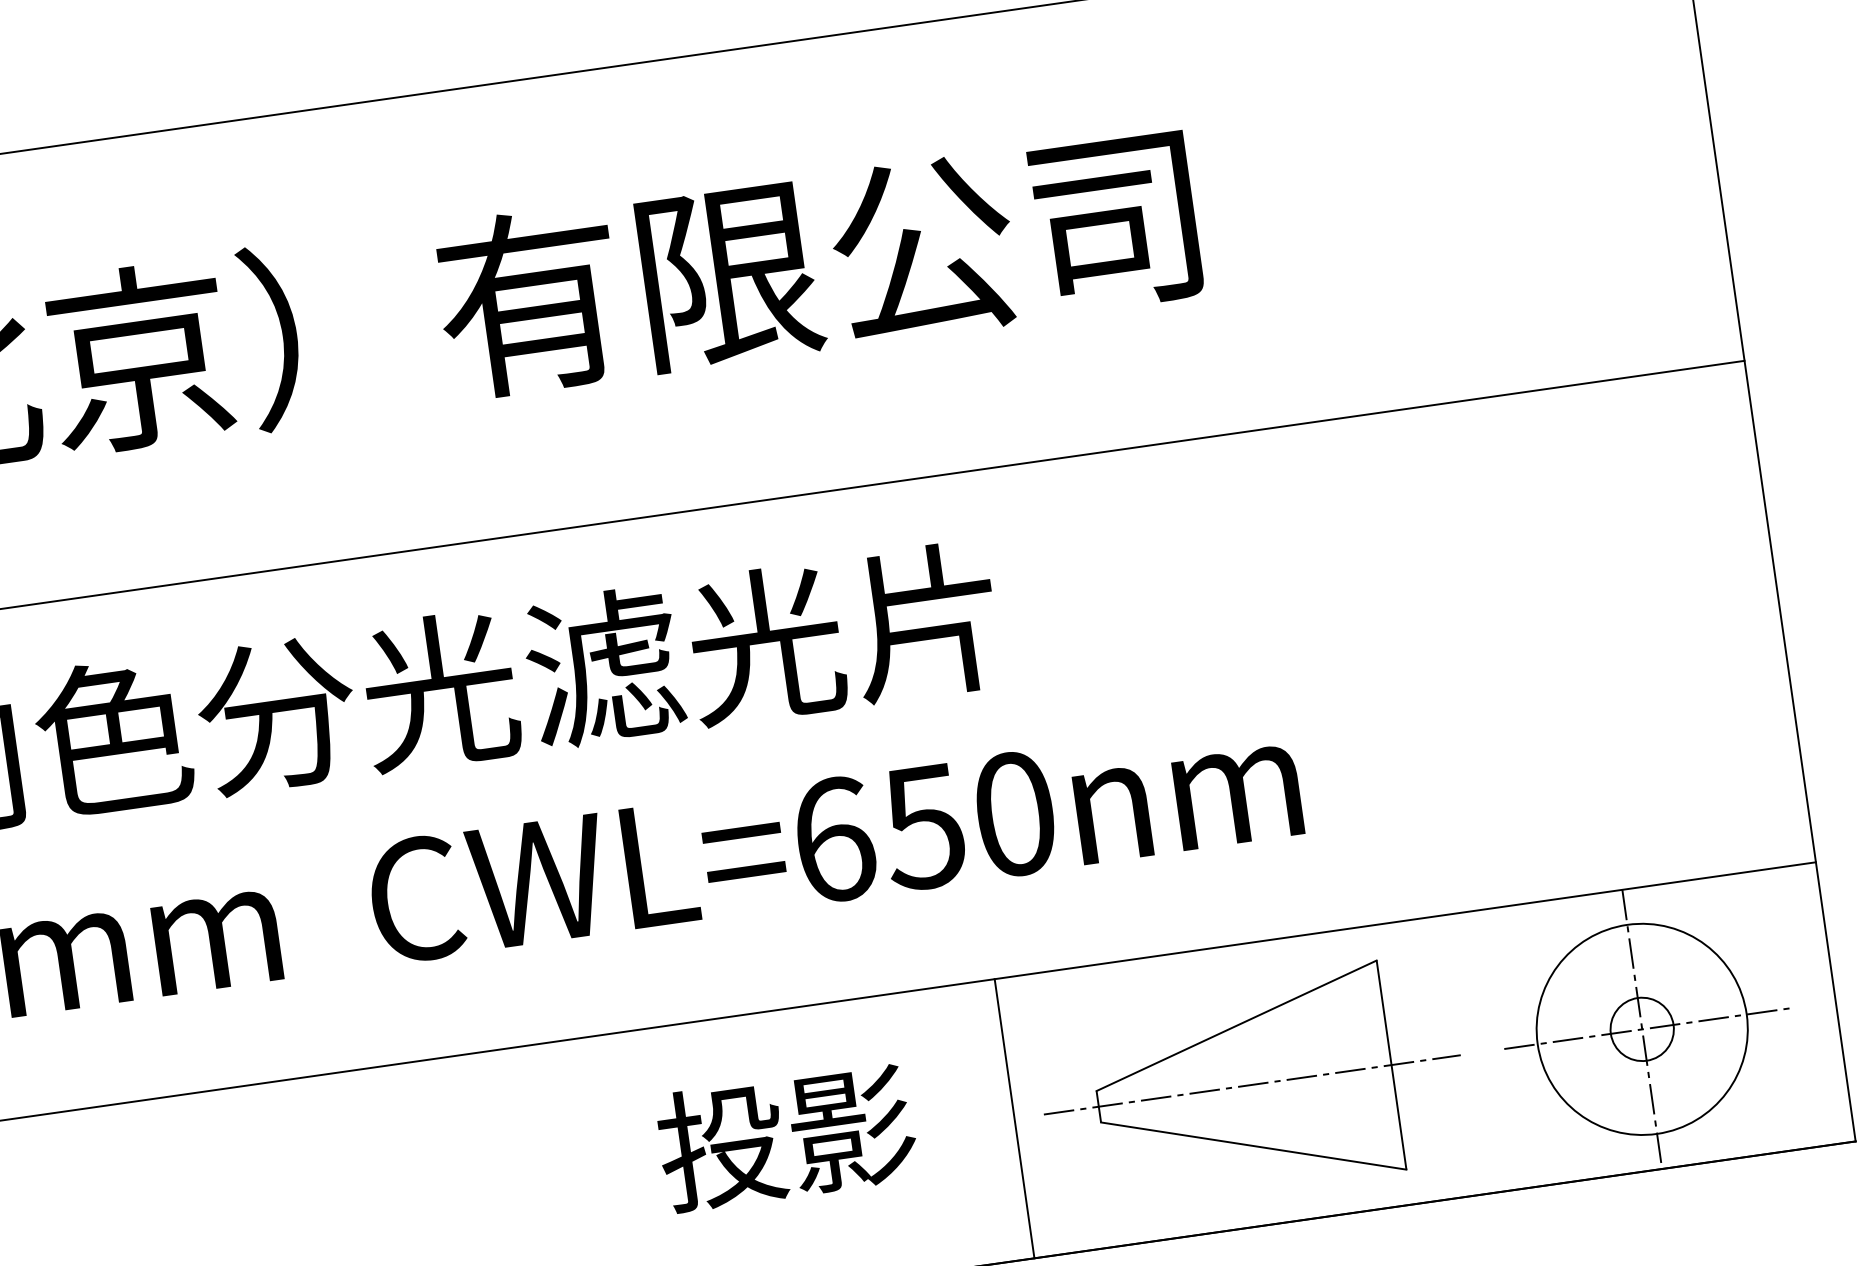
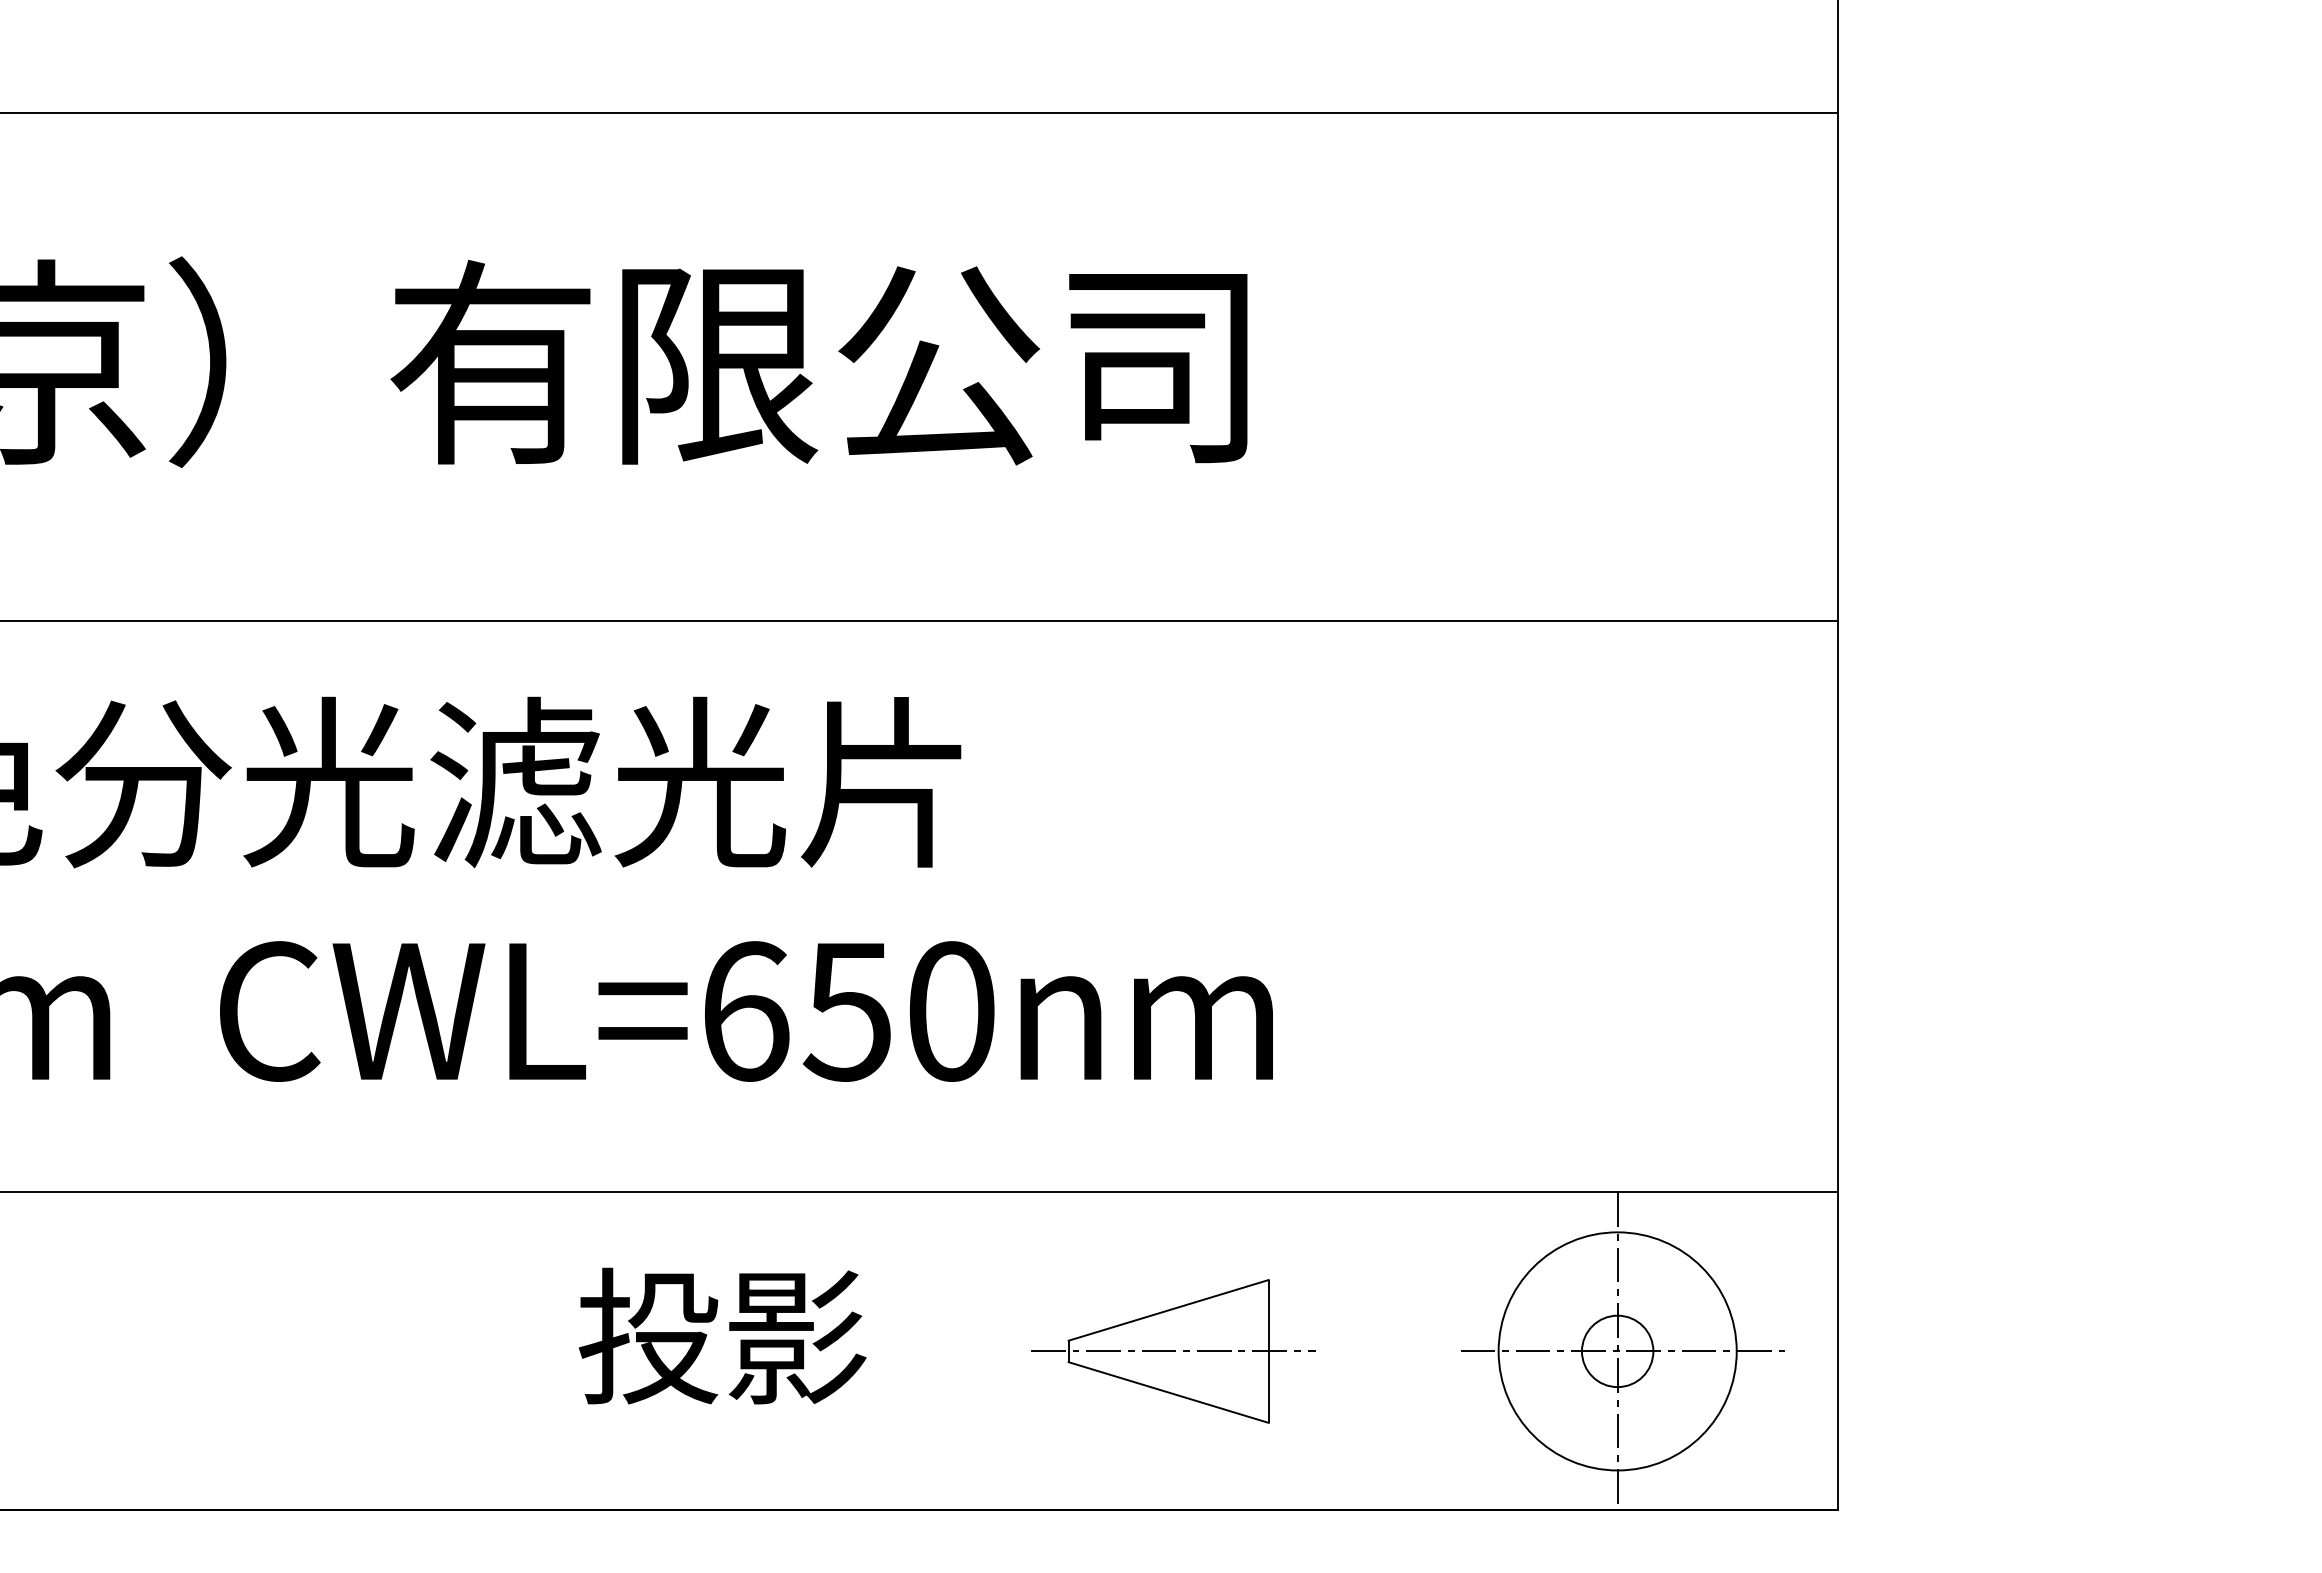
part: (1252, 1084) -> (1173, 1351), size x0.6
line: (1014, 1118) -> (902, 1351), removed
text: (786, 1136) -> (722, 1335), moved

